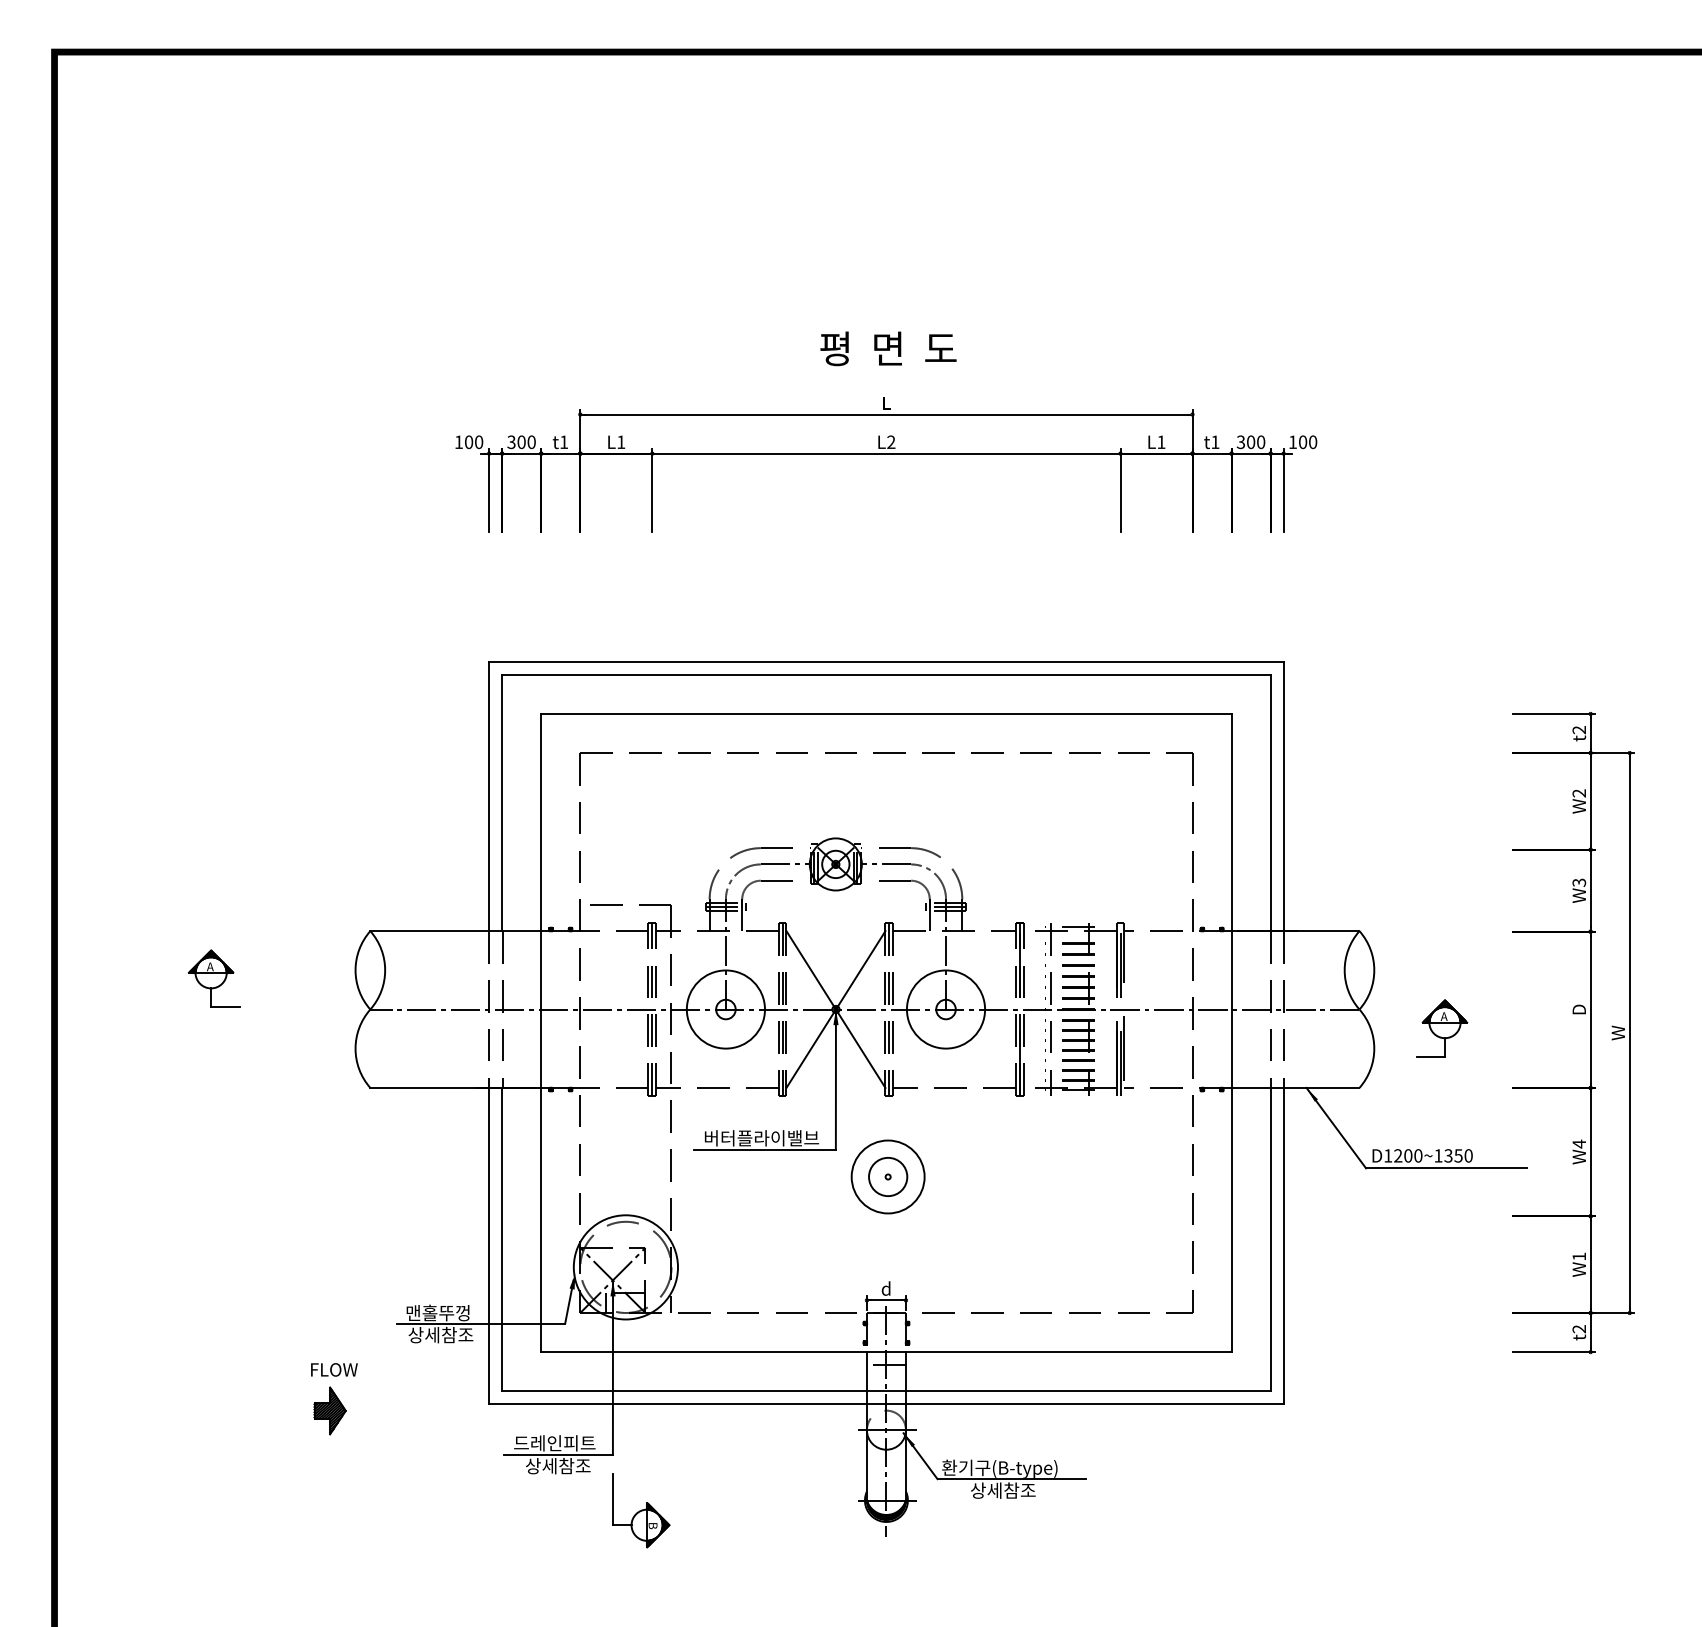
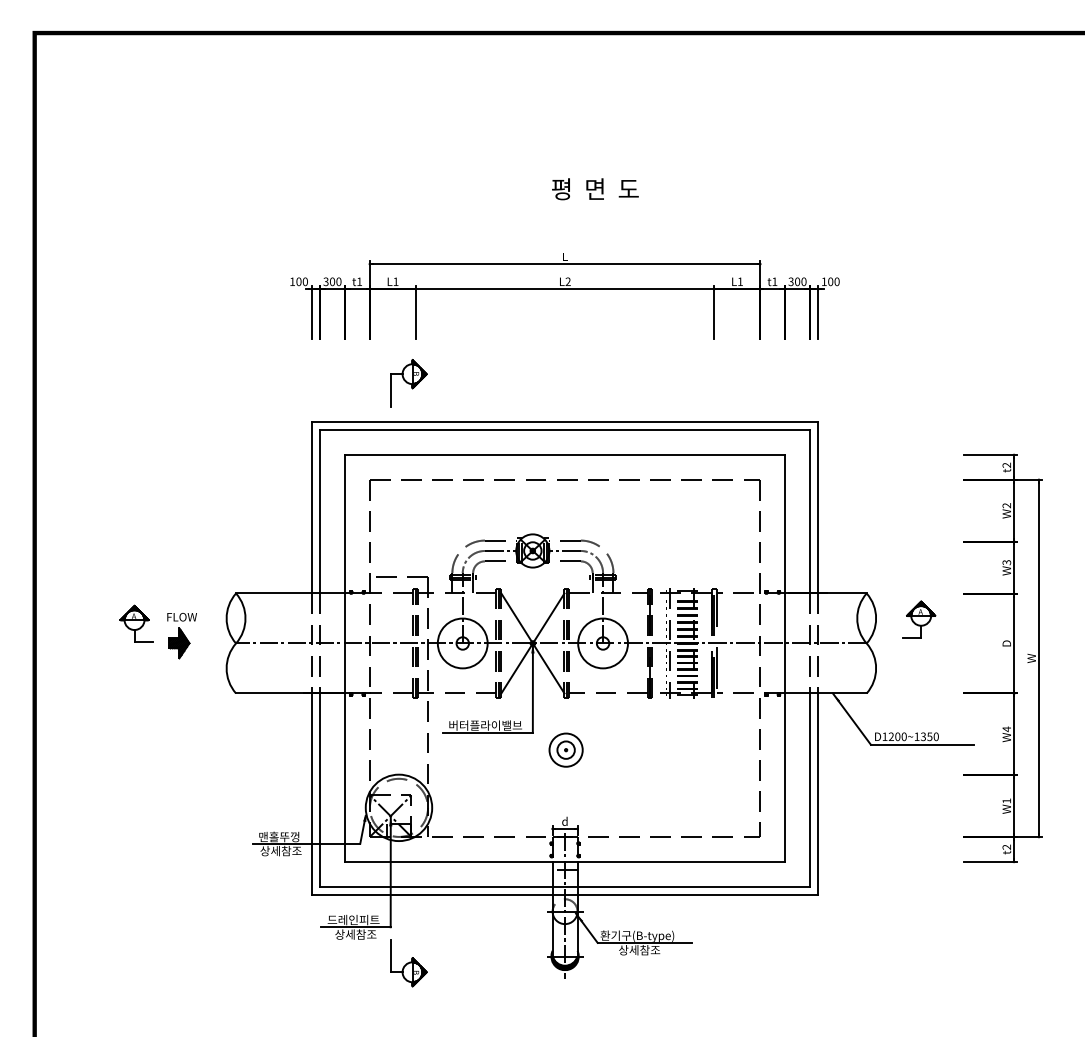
text: (888, 349) -> (595, 189), moved
part: (640, 601) -> (408, 383), added
part: (1442, 1028) -> (919, 619), moved
part: (887, 1175) -> (565, 749), size x0.71
part: (333, 1400) -> (181, 636), moved

